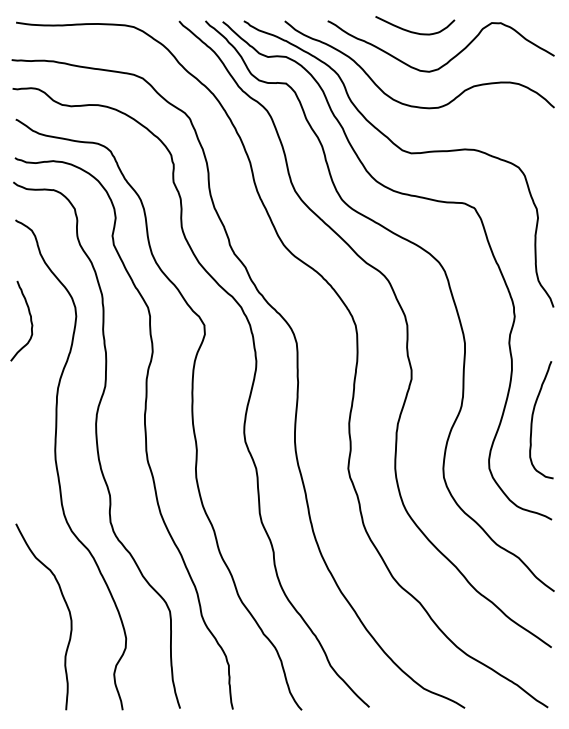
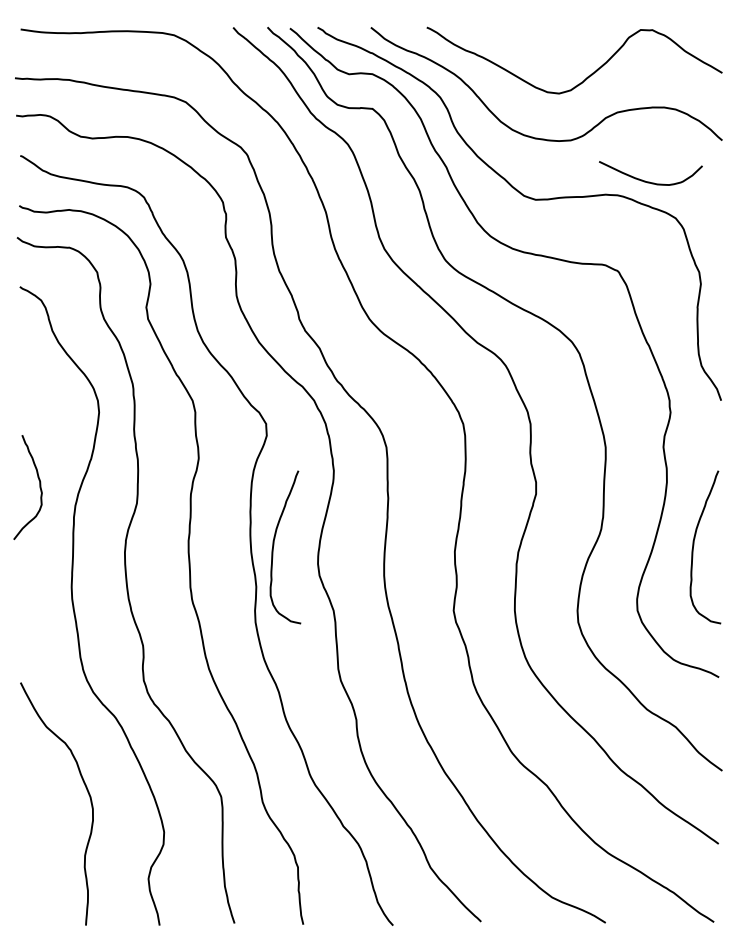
curve: (414, 31) -> (649, 181), moved
curve: (30, 321) -> (39, 487), moved
curve: (210, 418) -> (274, 545), added

